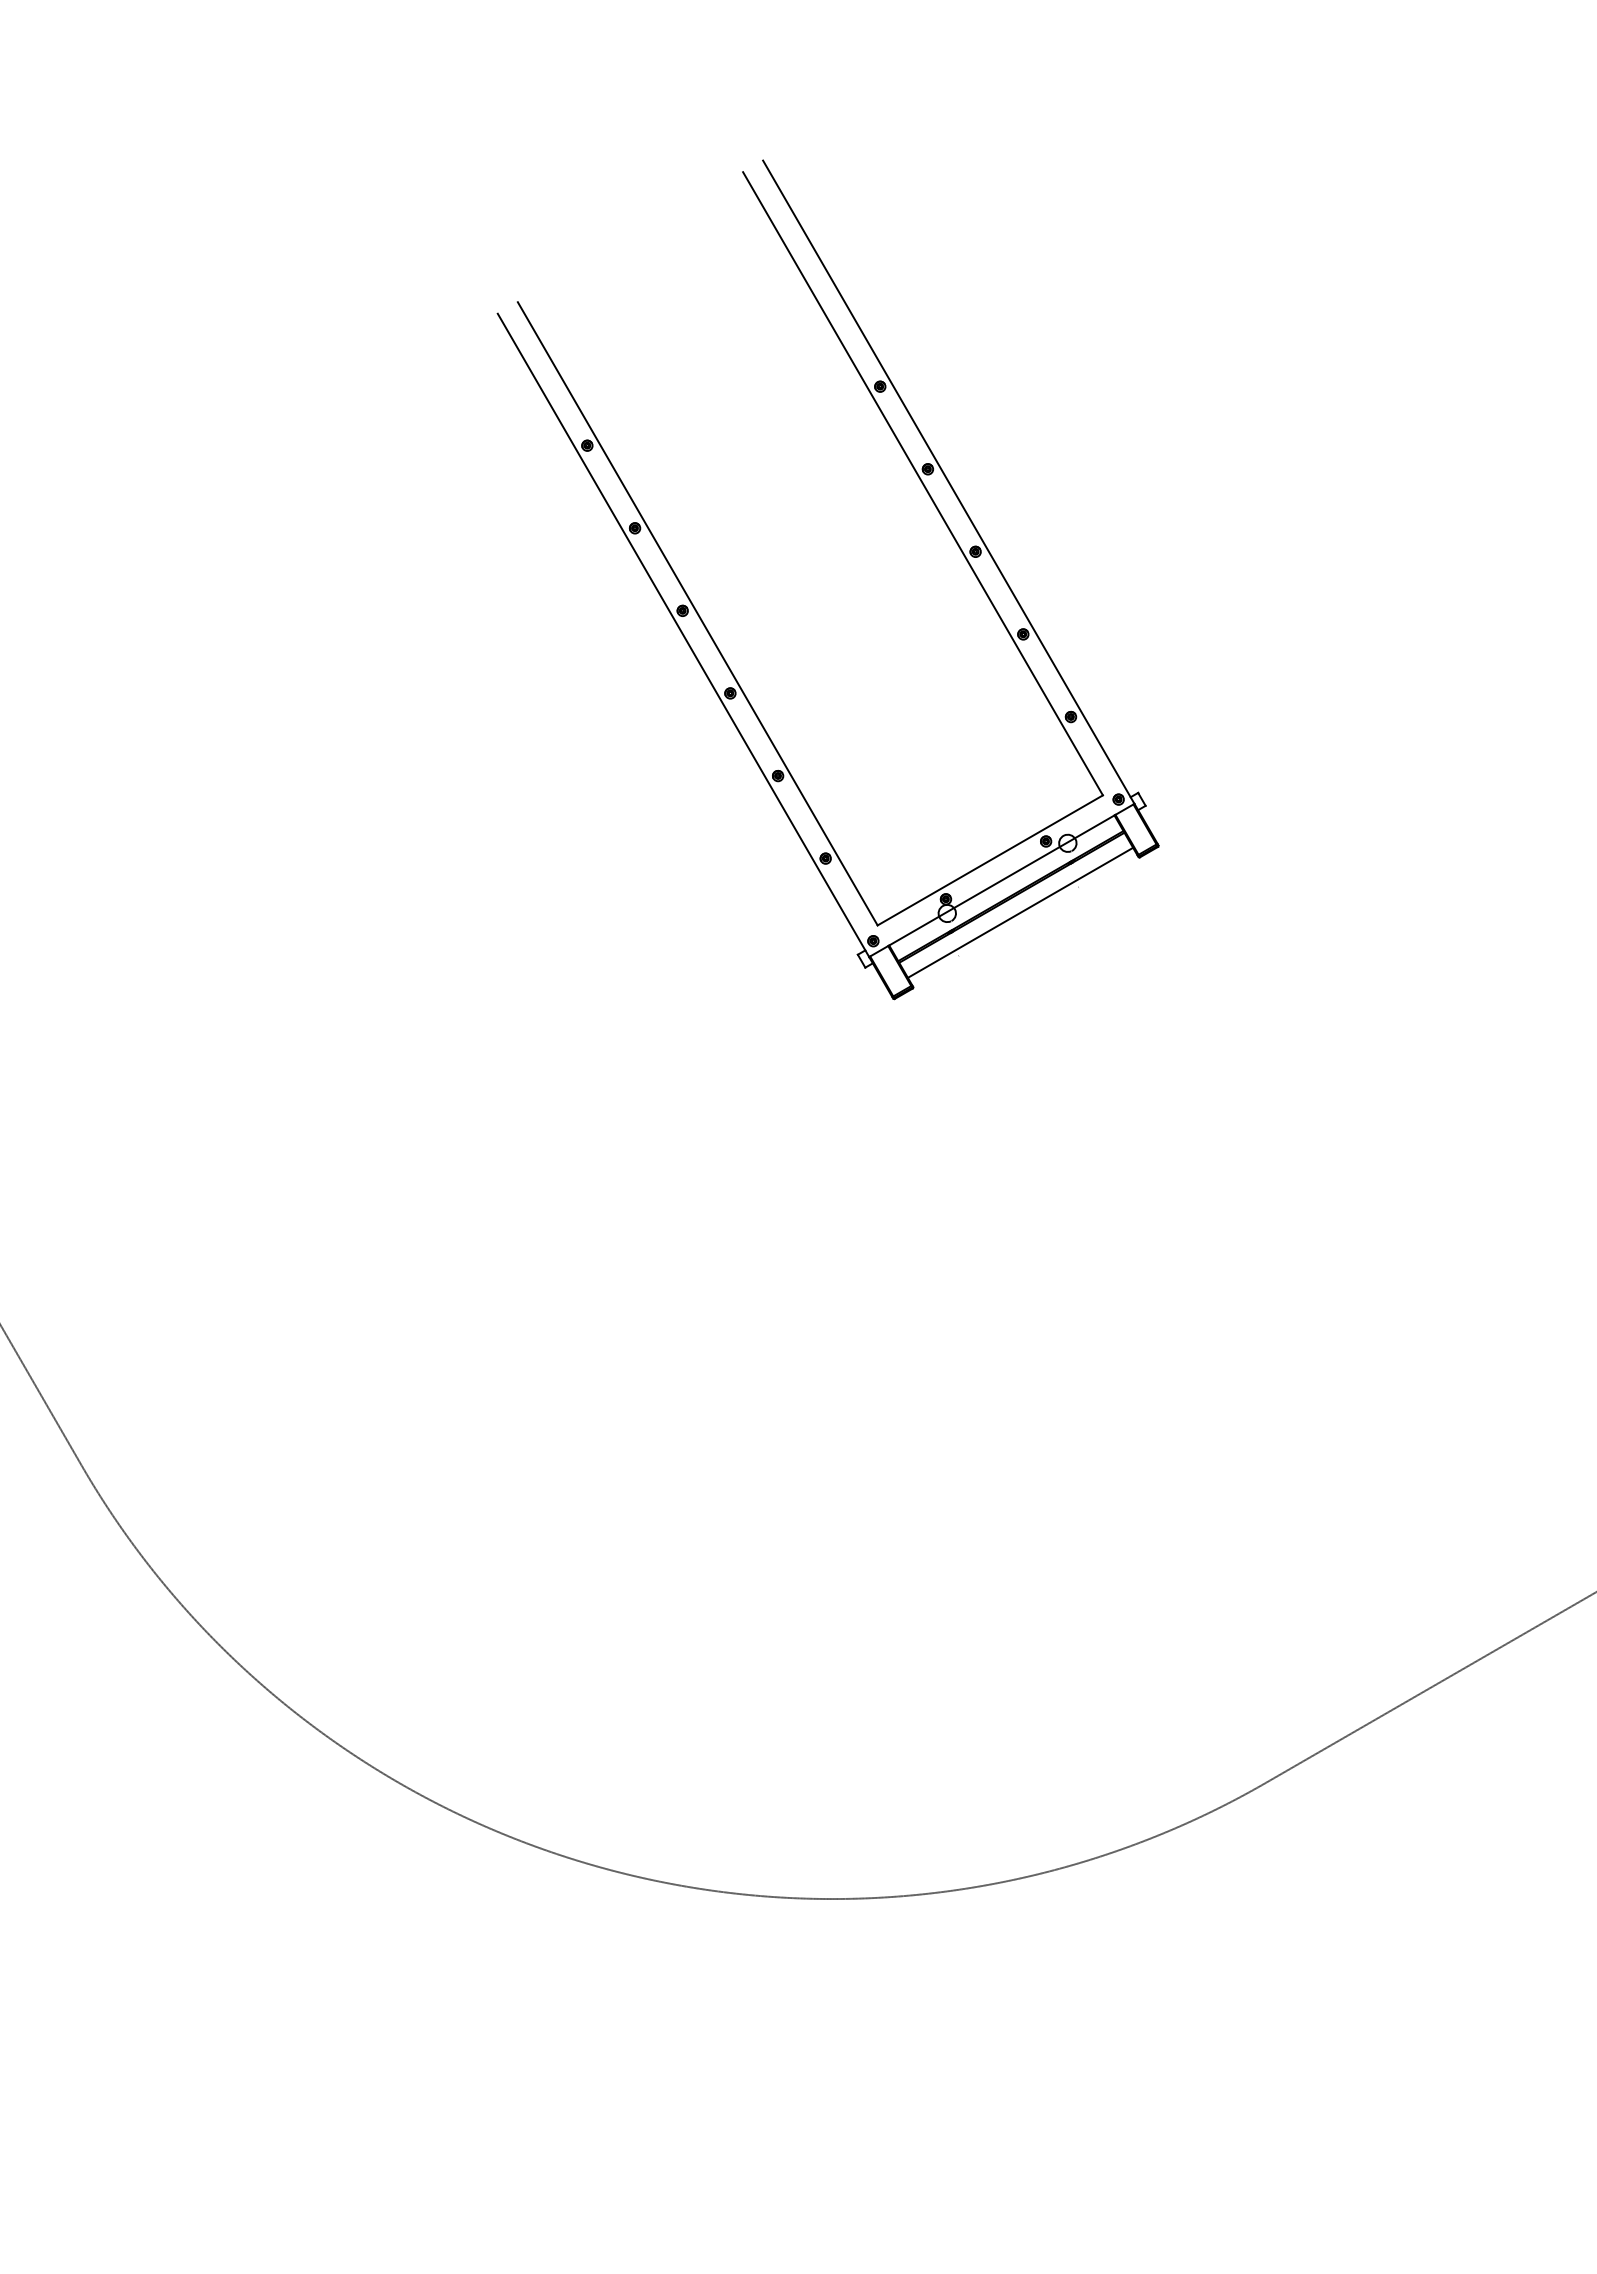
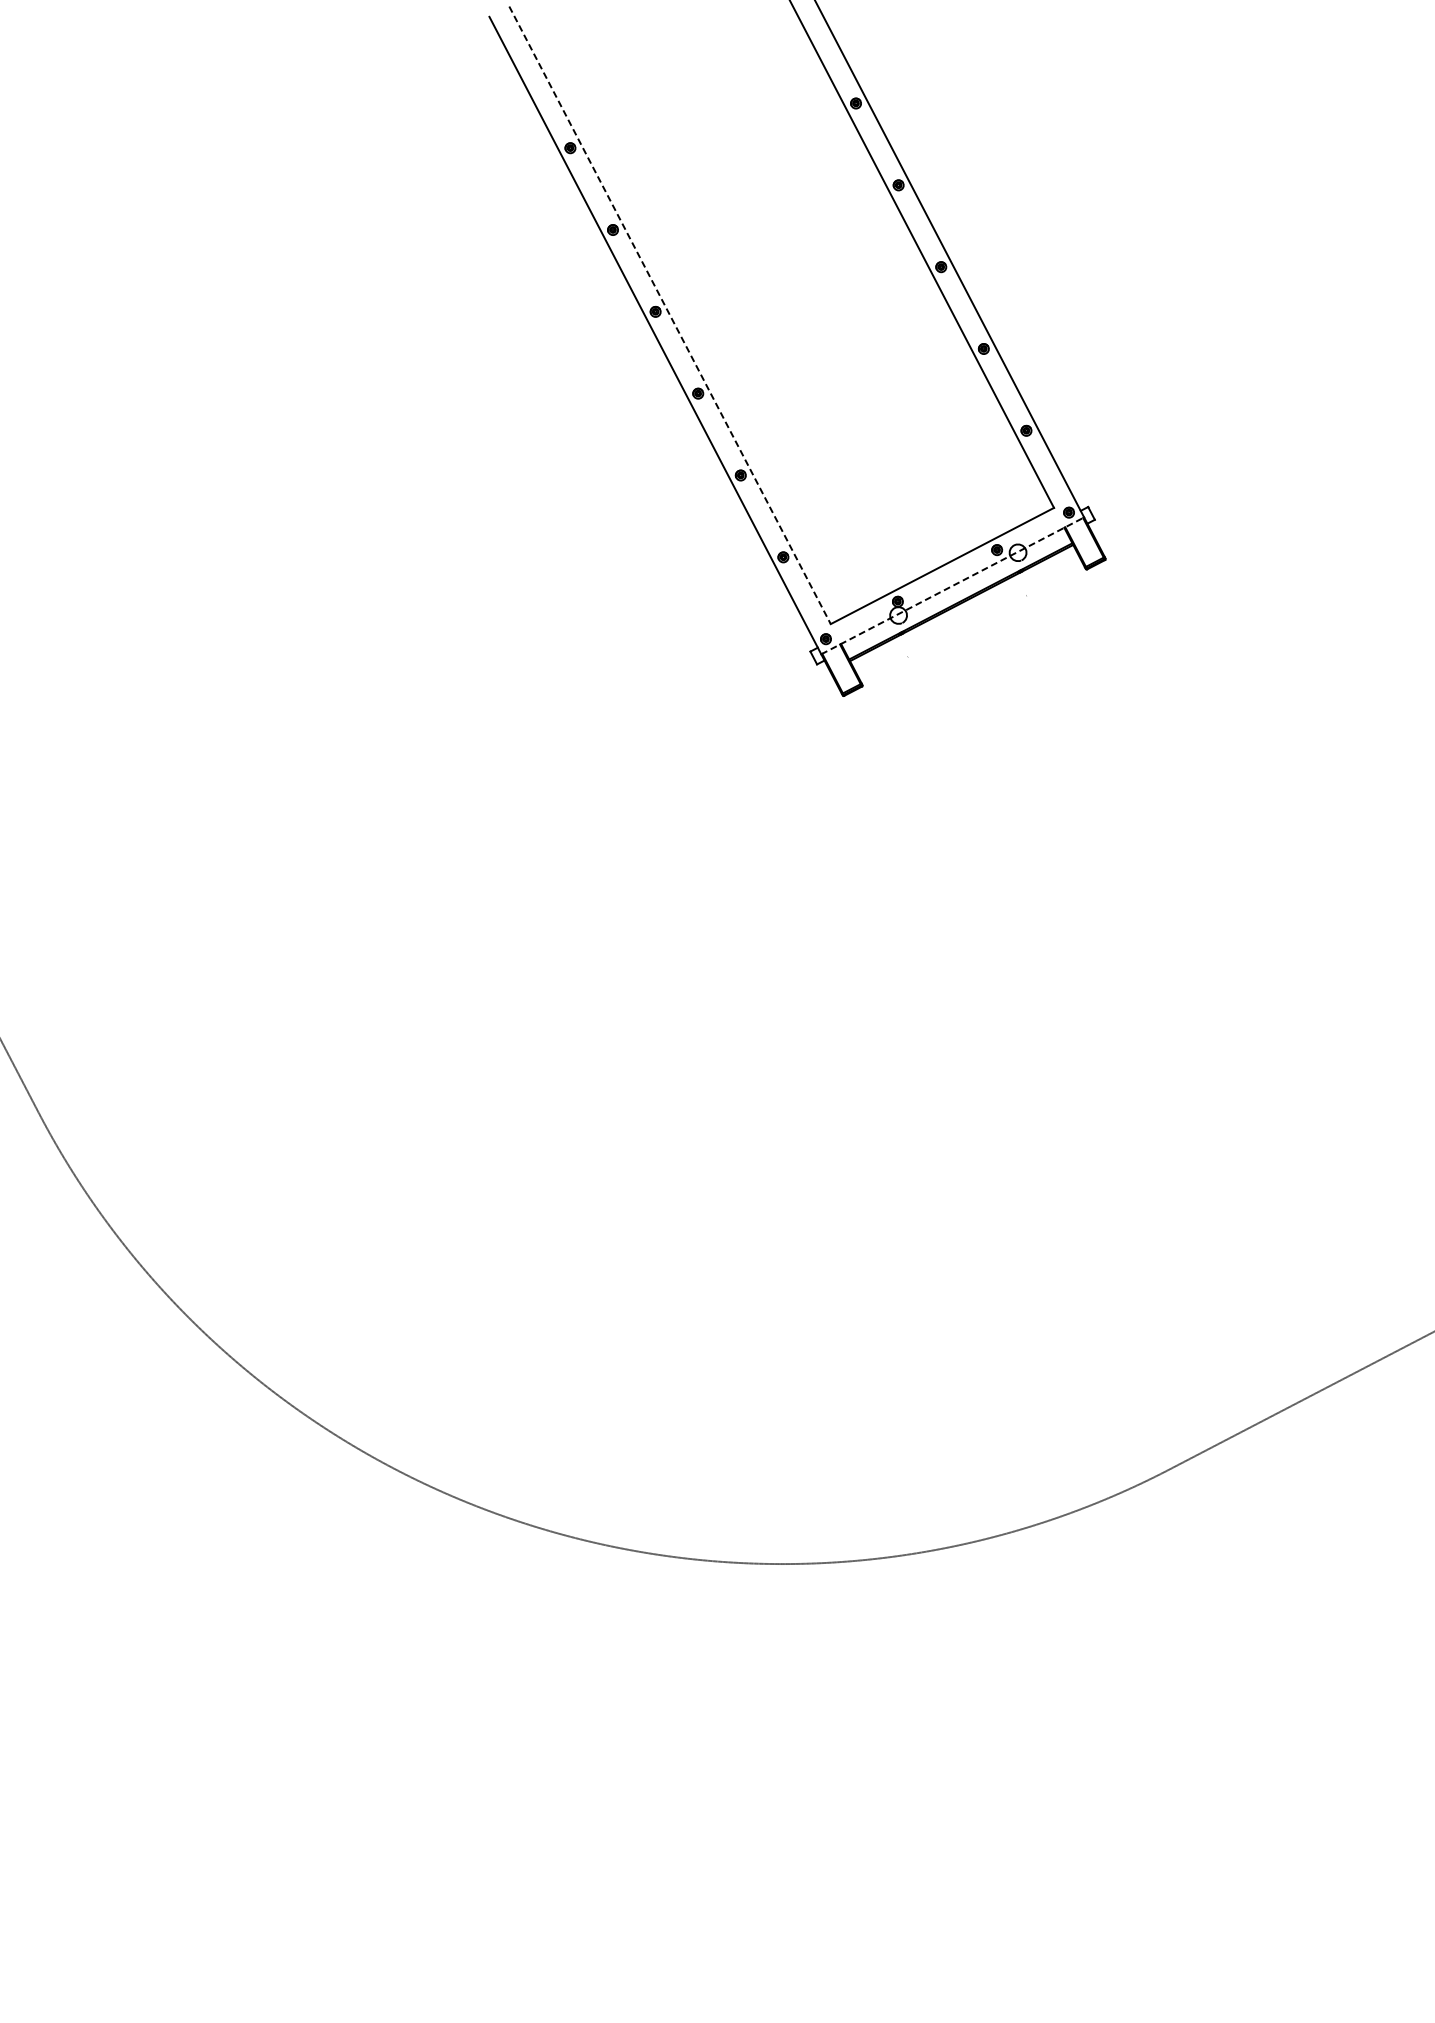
line: (697, 613) -> (669, 315), solid -> dashed
line: (1002, 880) -> (953, 585), solid -> dashed
line: (1020, 912) -> (969, 617), removed

